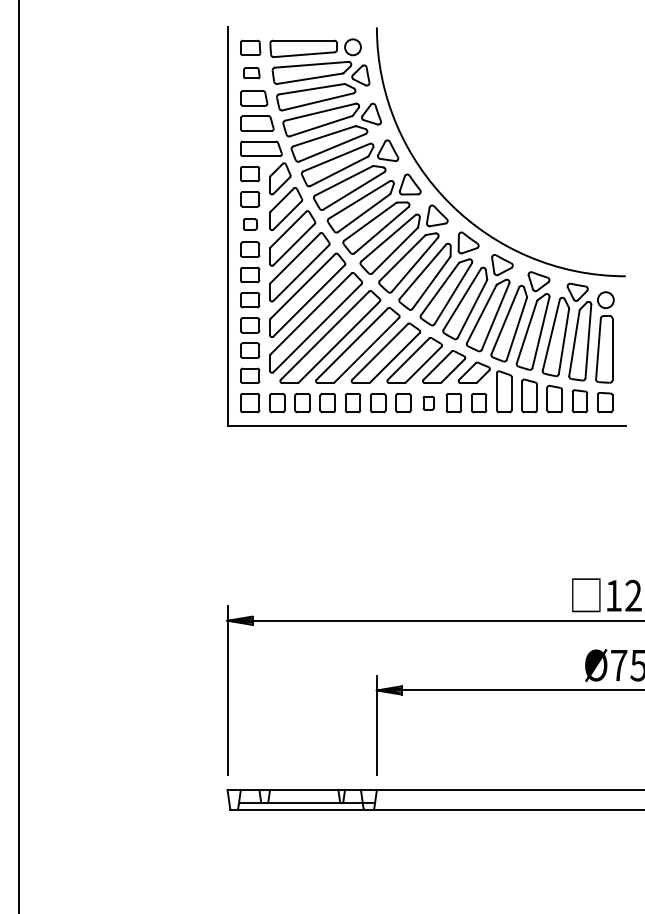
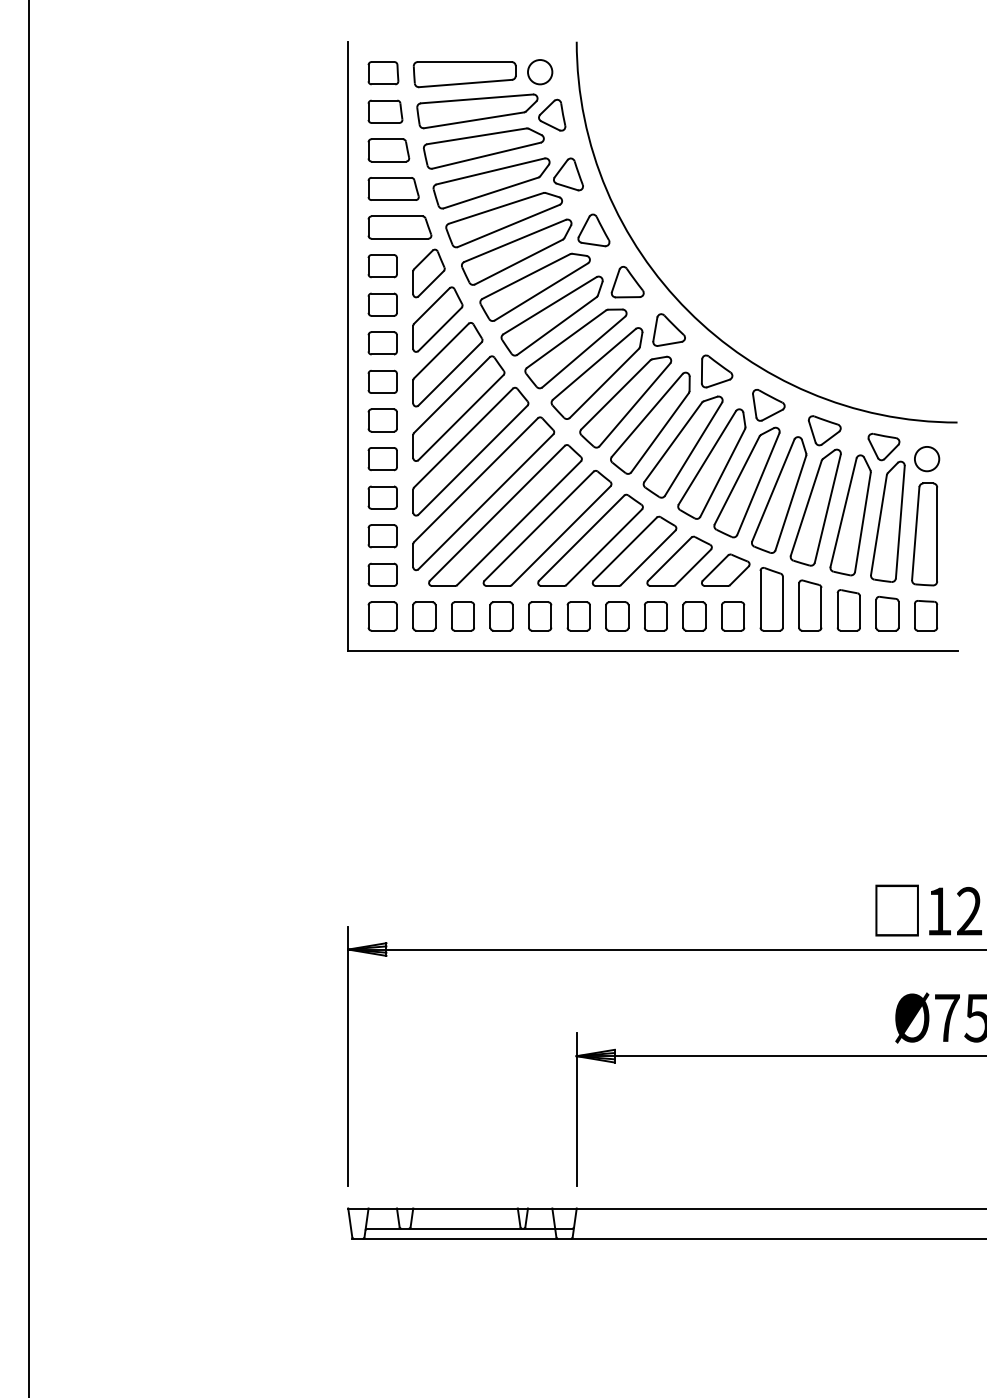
part: (251, 73) -> (384, 112), size x1.43
part: (250, 224) -> (383, 343), size x1.43
part: (428, 403) -> (655, 617), size x1.43

